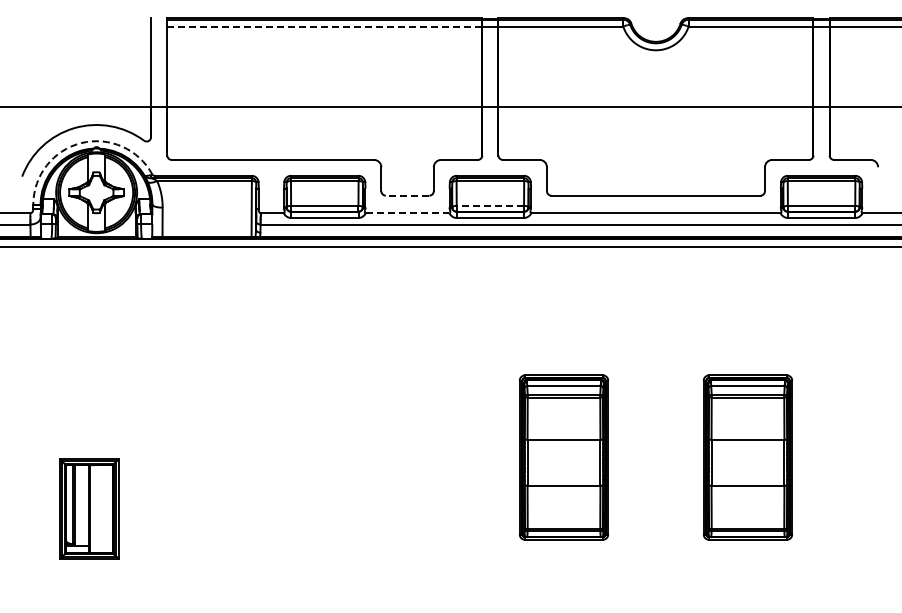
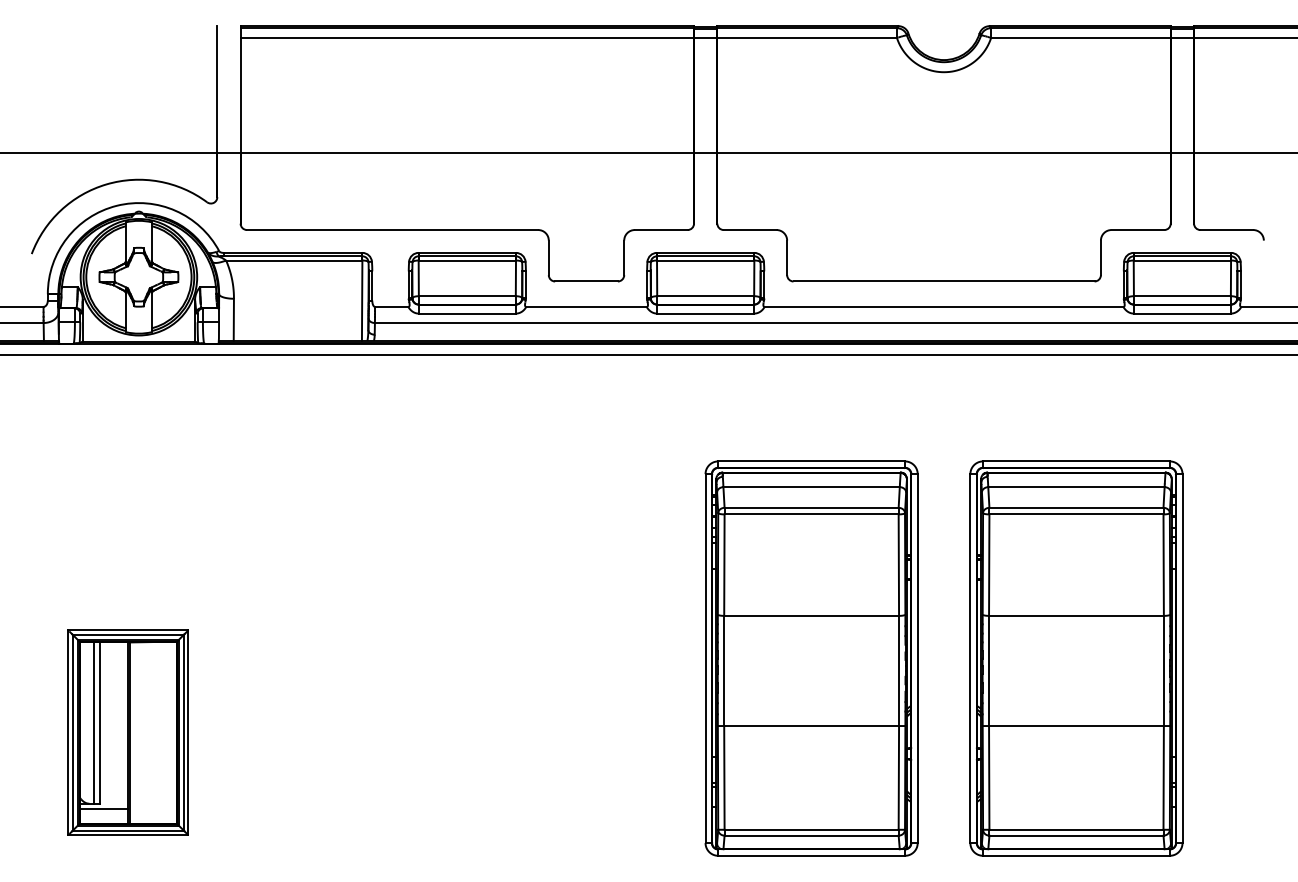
line: (325, 26) -> (468, 37), dashed -> solid
arc: (81, 143) -> (117, 206), dashed -> solid
line: (407, 195) -> (586, 281), dashed -> solid
line: (490, 205) -> (705, 295), dashed -> solid
line: (407, 213) -> (586, 307), dashed -> solid
part: (563, 457) -> (810, 658), size x1.67
part: (747, 457) -> (1075, 658), size x1.67
part: (89, 508) -> (128, 731), size x1.43

